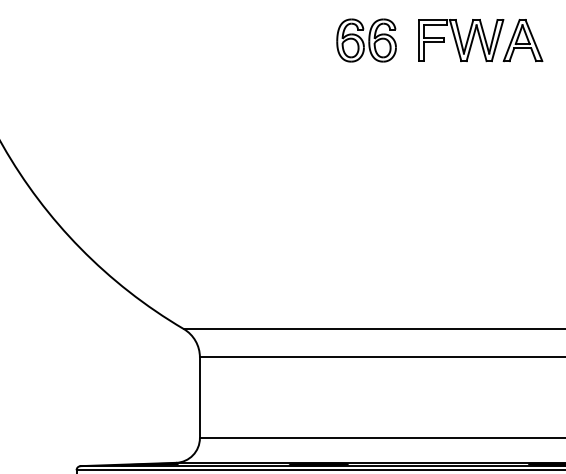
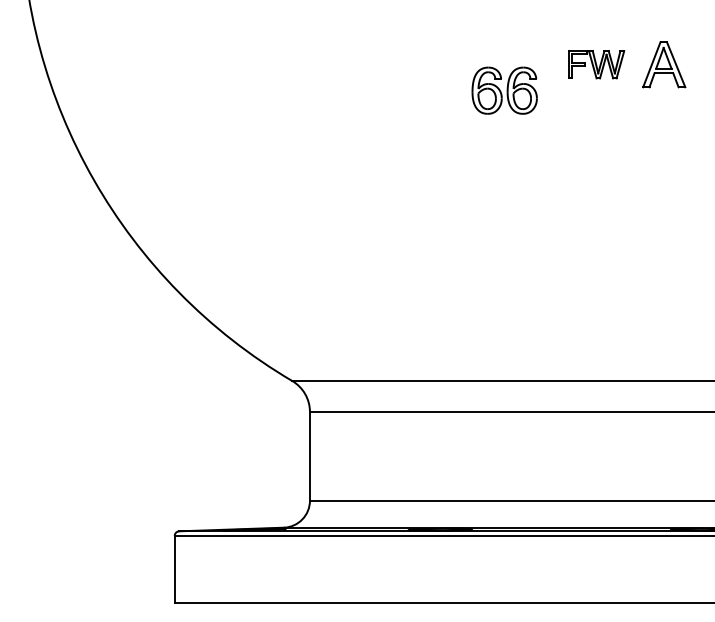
part: (366, 40) -> (504, 90), moved
part: (461, 40) -> (596, 64), size x0.6

